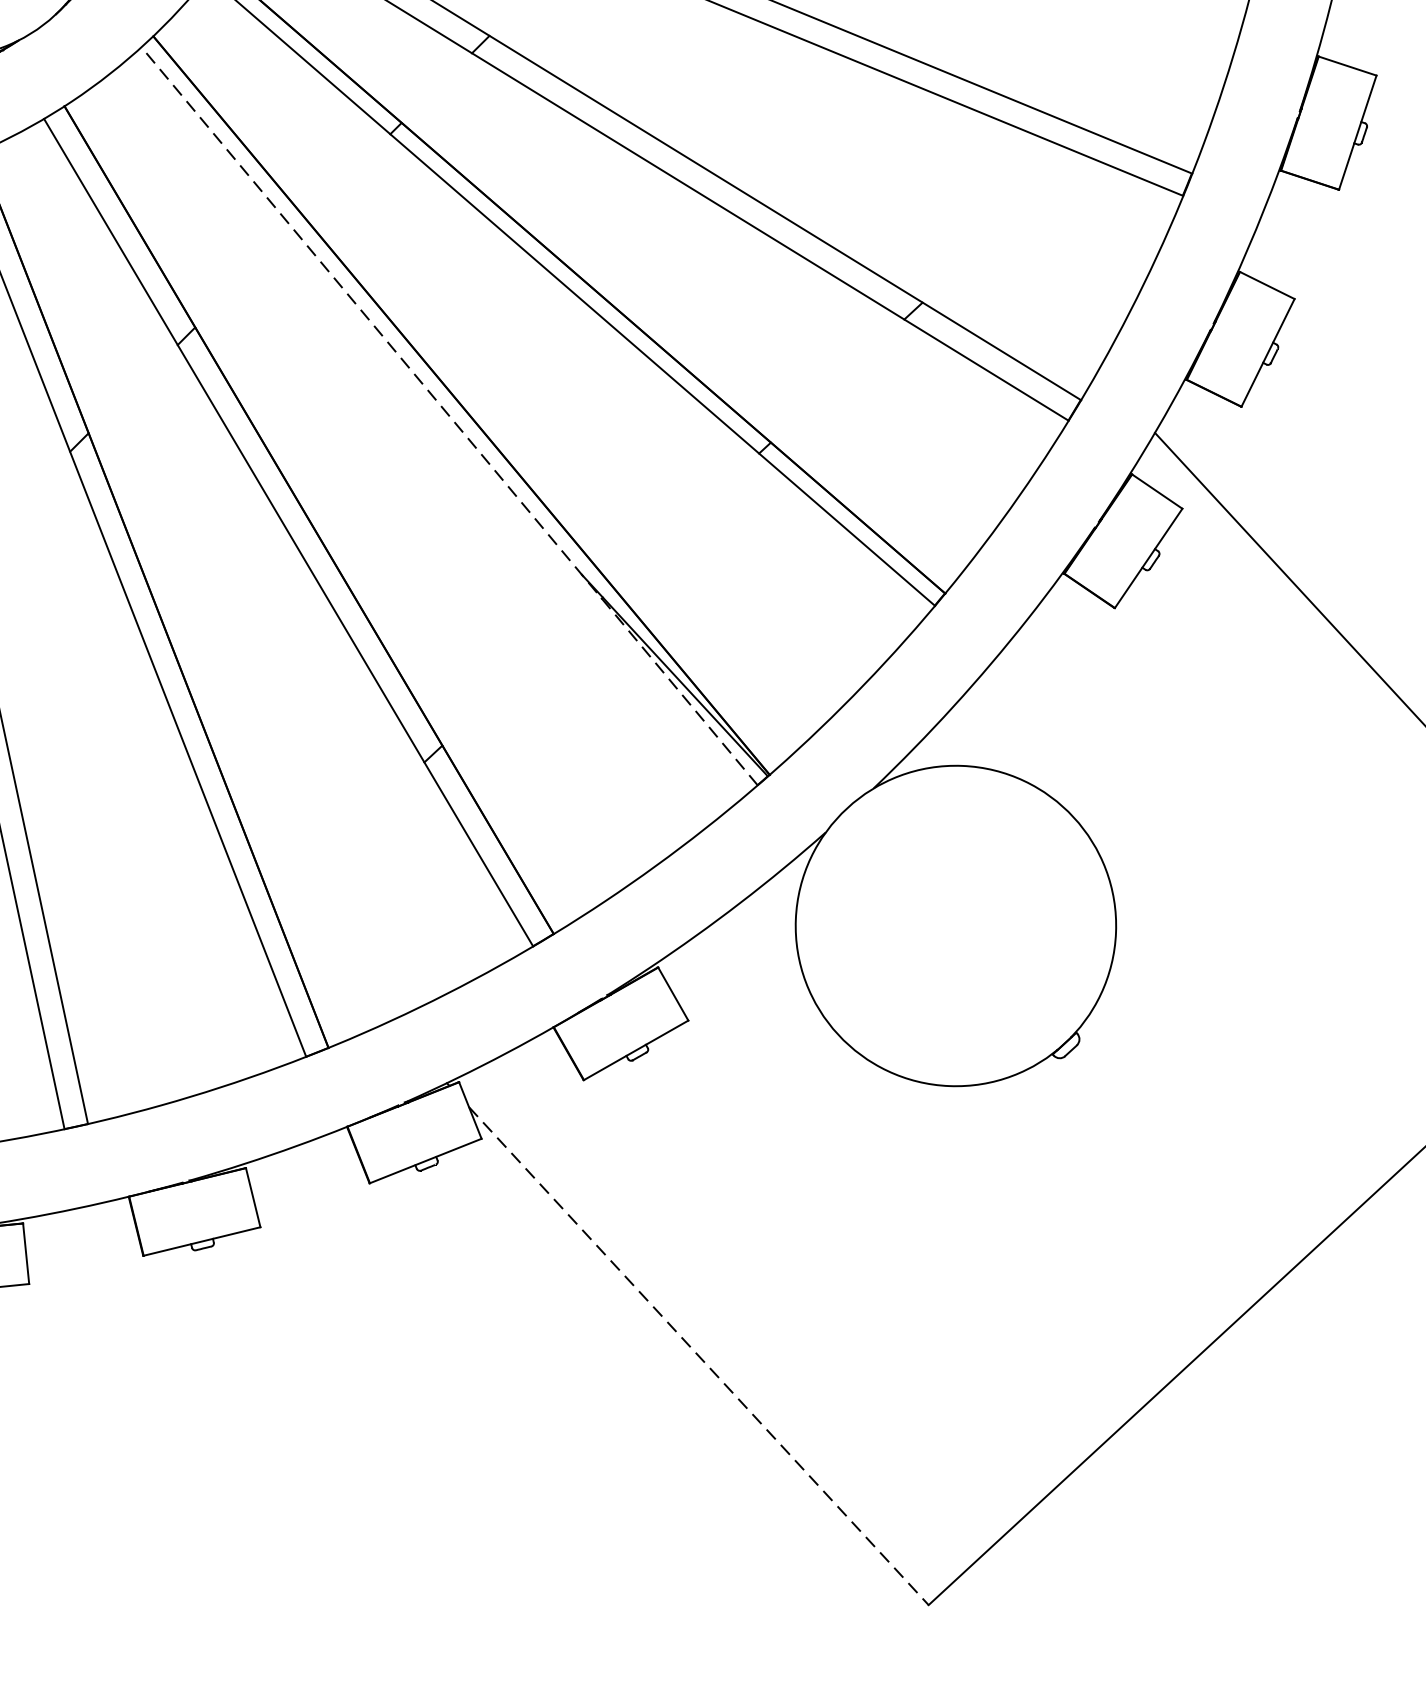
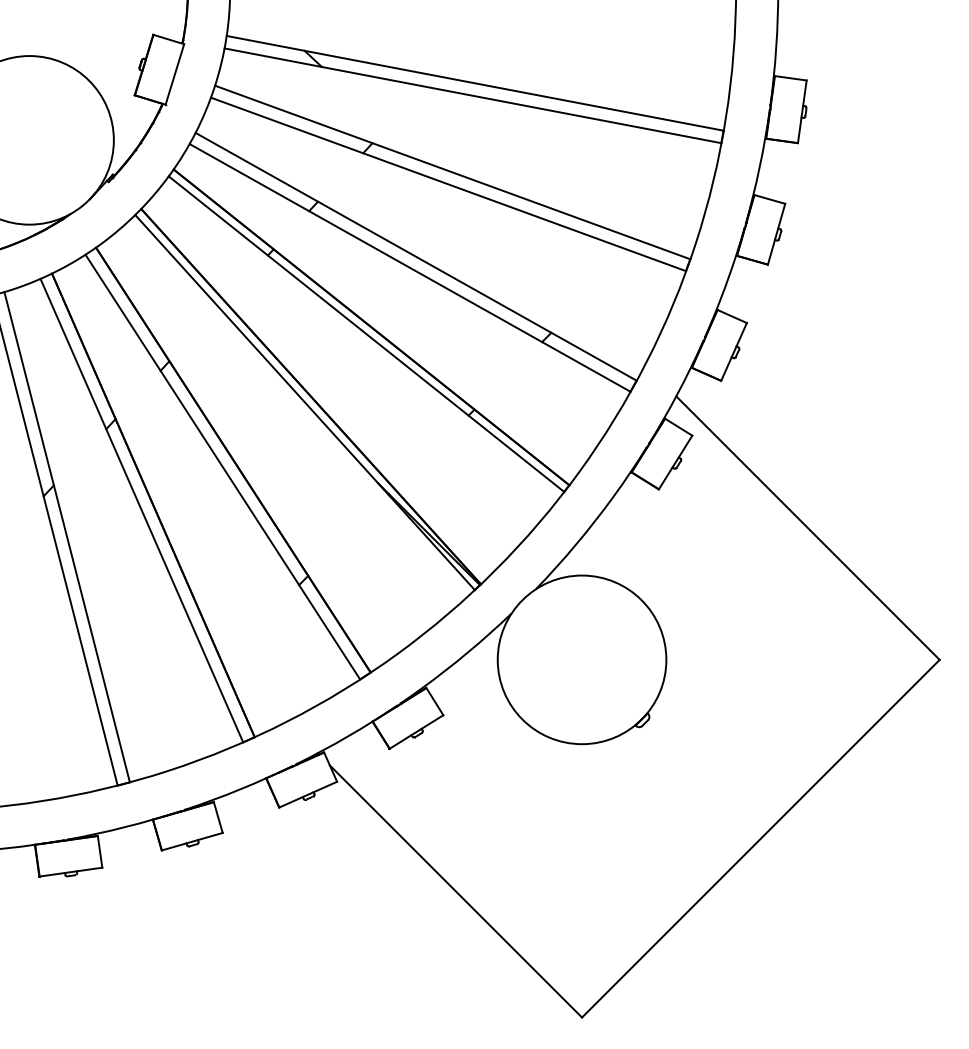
line: (450, 416) -> (305, 402), dashed -> solid
line: (699, 1356) -> (456, 891), dashed -> solid

